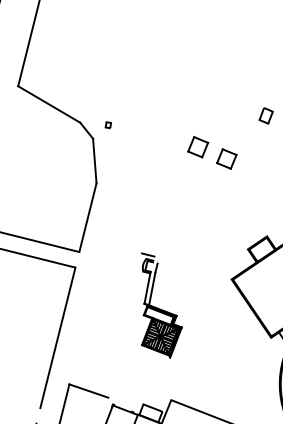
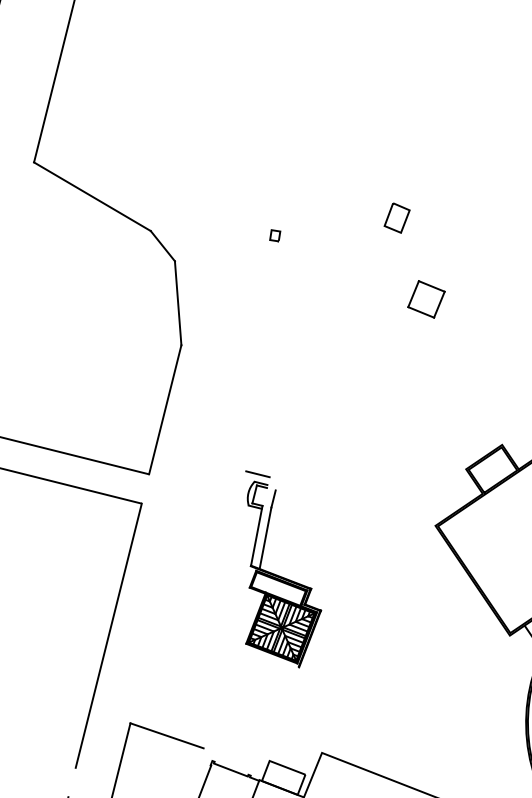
part: (265, 115) -> (395, 217), moved
part: (108, 125) -> (275, 236), moved
part: (198, 147) -> (373, 277), removed
part: (161, 305) -> (282, 569), moved

